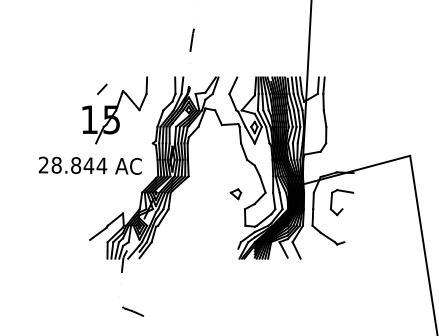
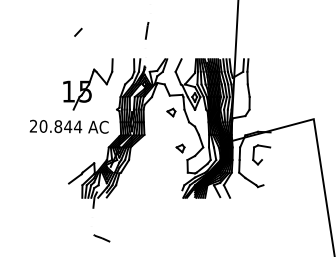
line: (102, 88) -> (78, 31), moved
part: (223, 147) -> (171, 112), added
text: (56, 165) -> (43, 126), 28.844 -> 20.844

